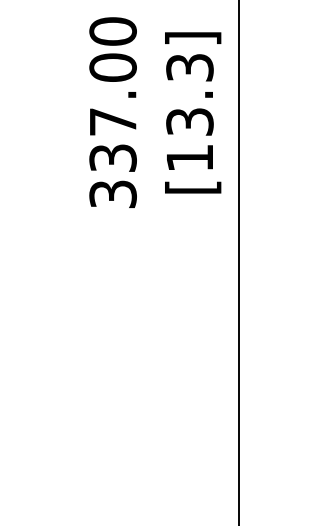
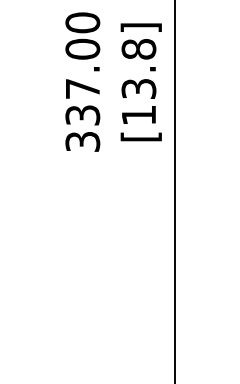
text: (189, 67) -> (138, 49), [13.3] -> [13.8]

